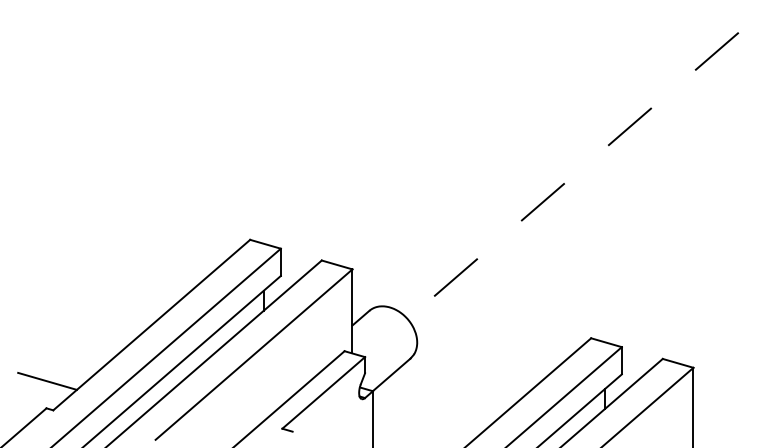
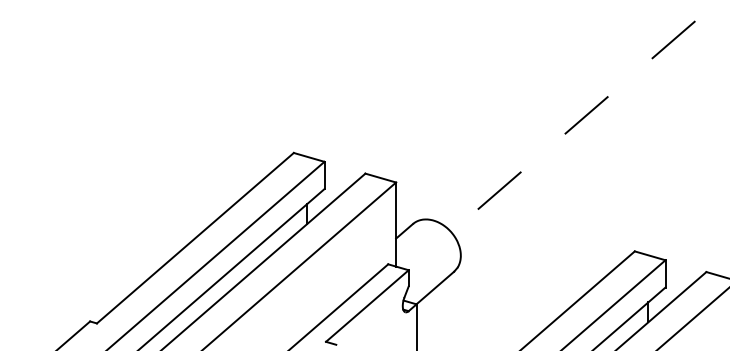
line: (47, 380) -> (91, 293), removed

